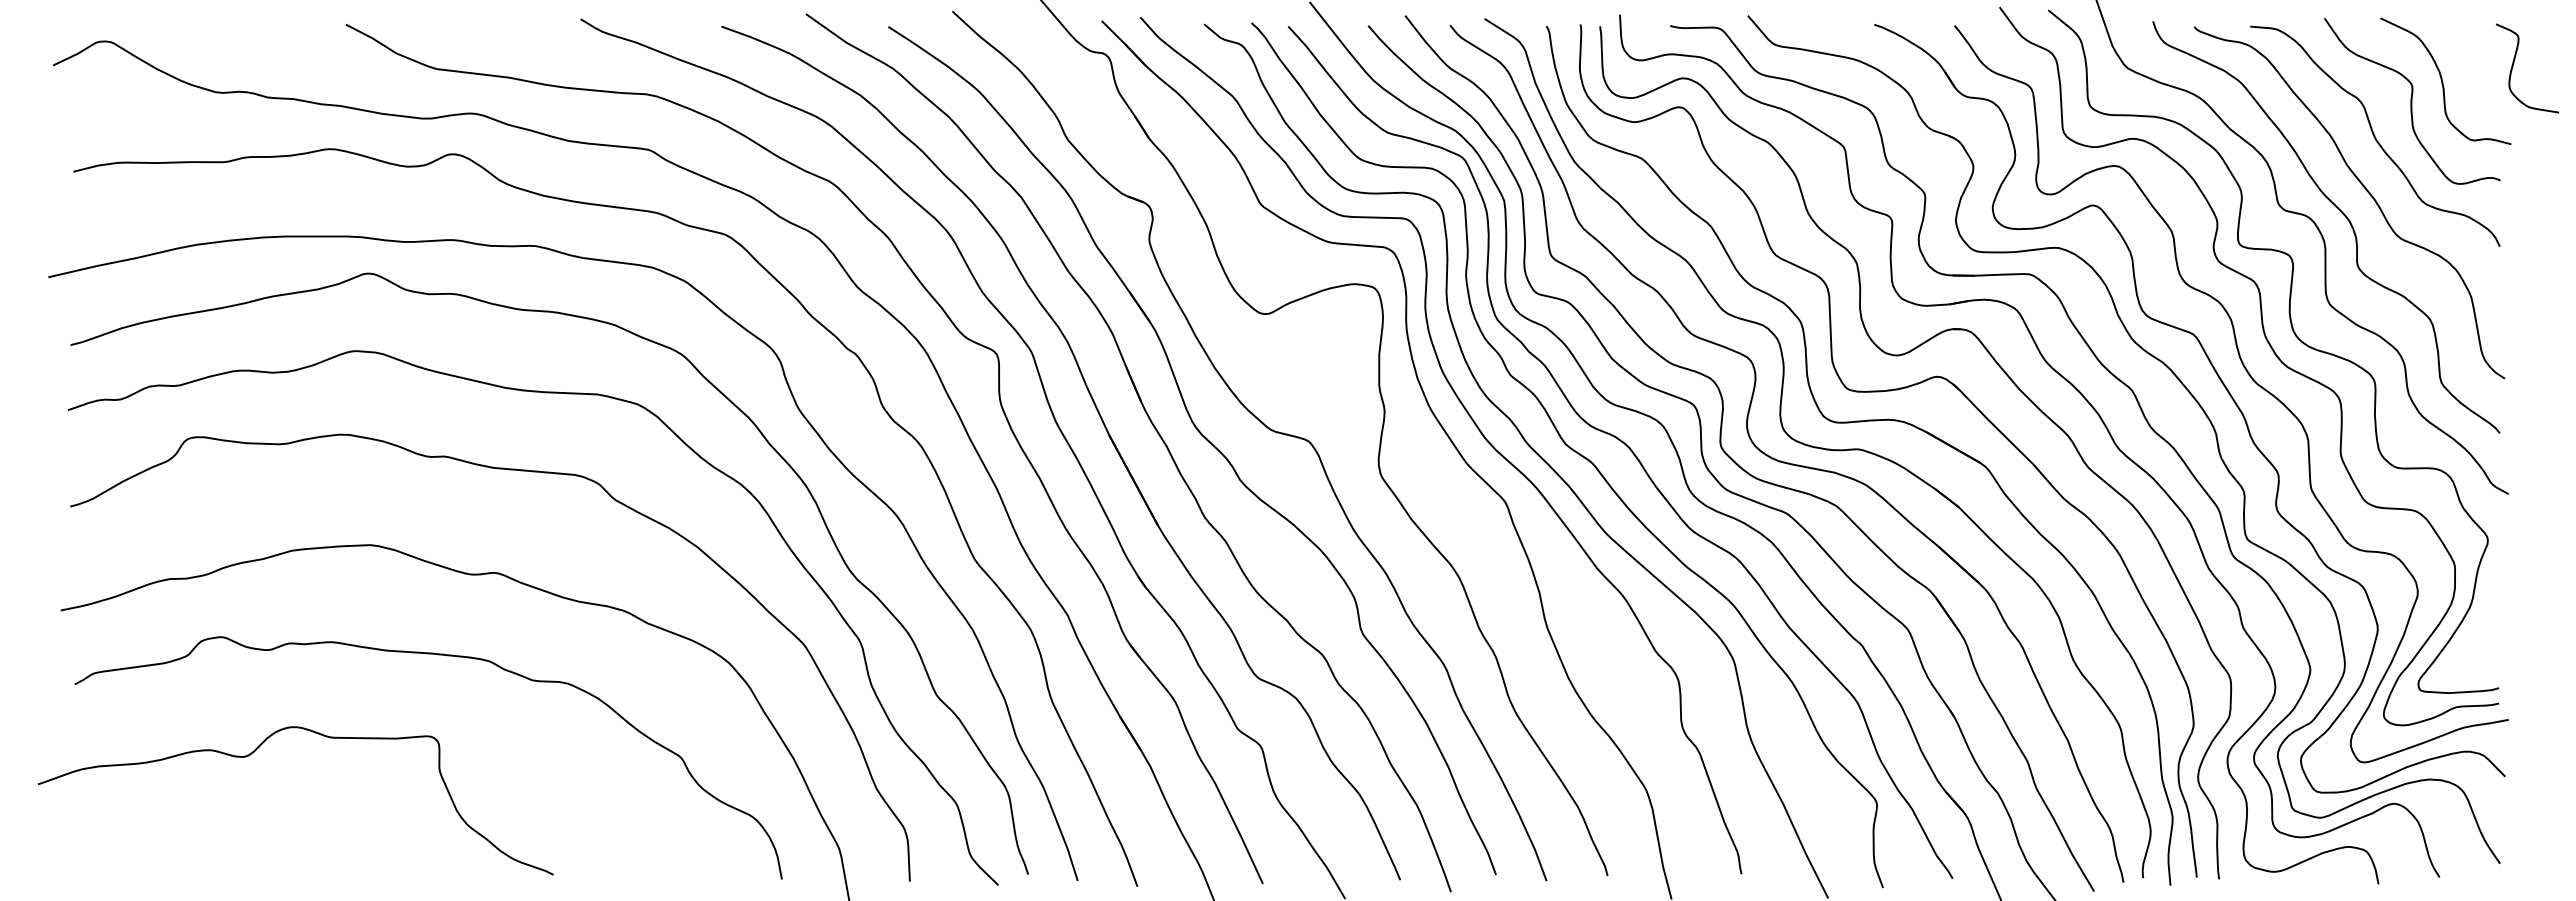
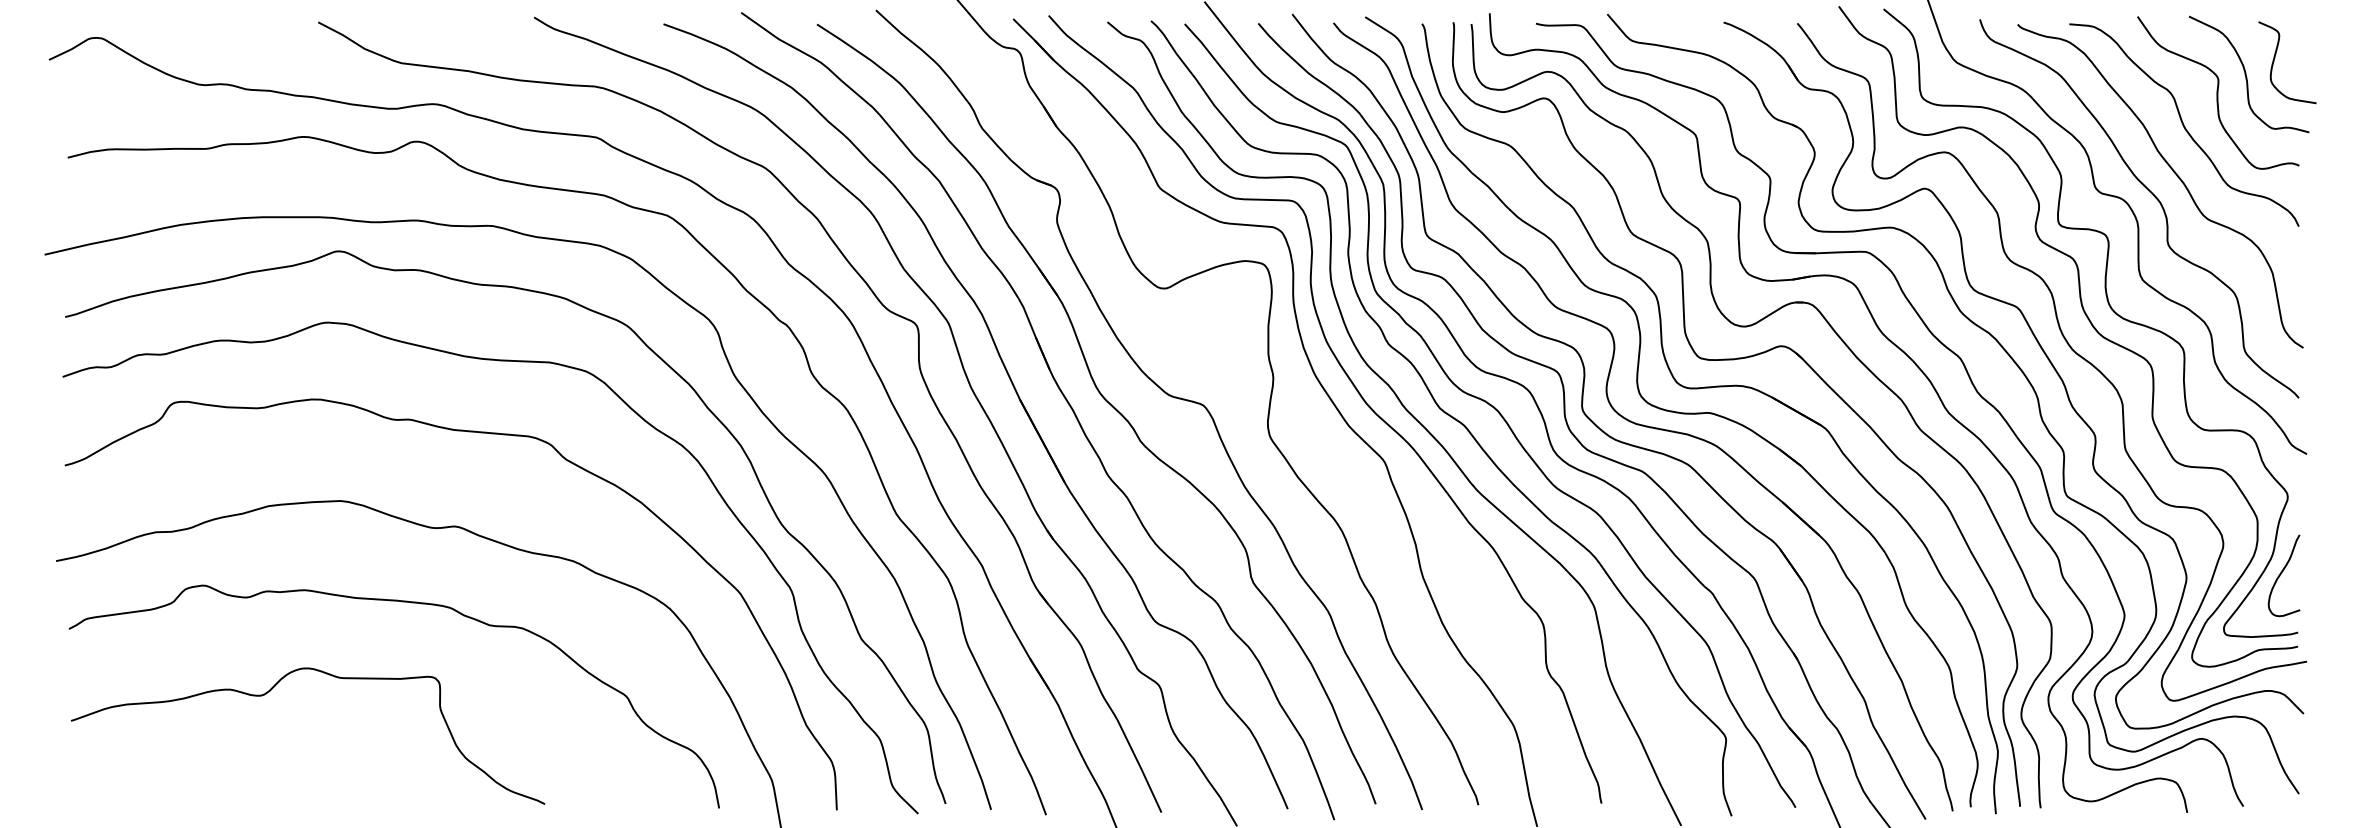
curve: (2514, 63) -> (2275, 58), moved
curve: (2481, 624) -> (2281, 573), added
curve: (253, 753) -> (269, 692), moved

